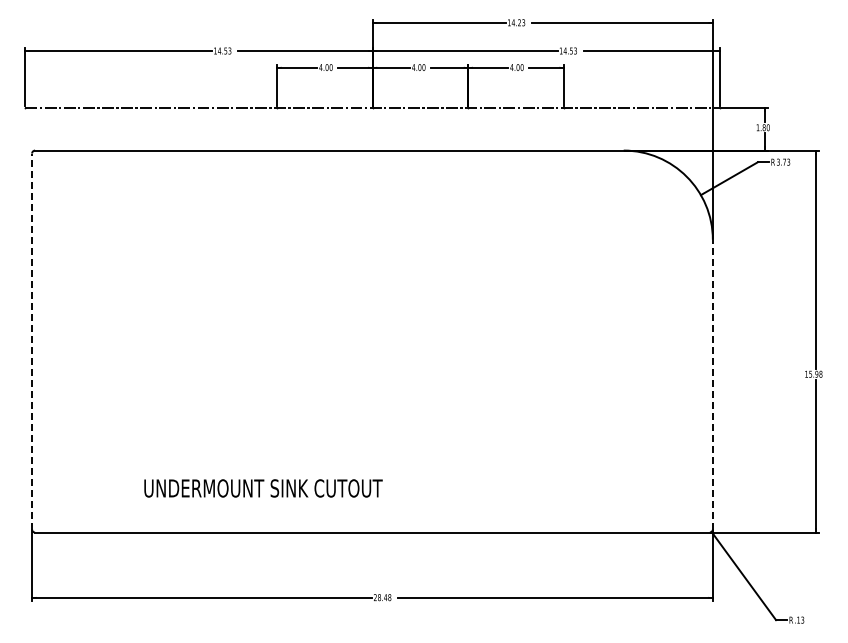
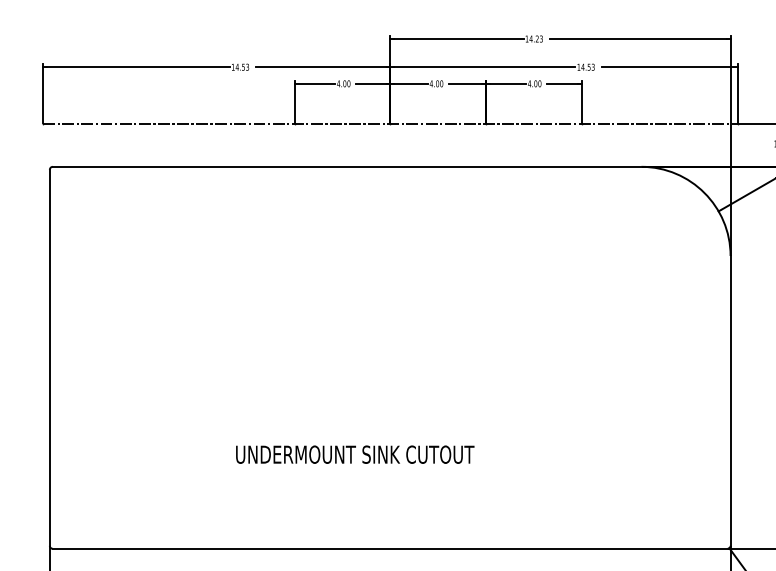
line: (32, 341) -> (50, 357), dashed -> solid
line: (712, 384) -> (730, 400), dashed -> solid
text: (263, 488) -> (355, 454), moved

